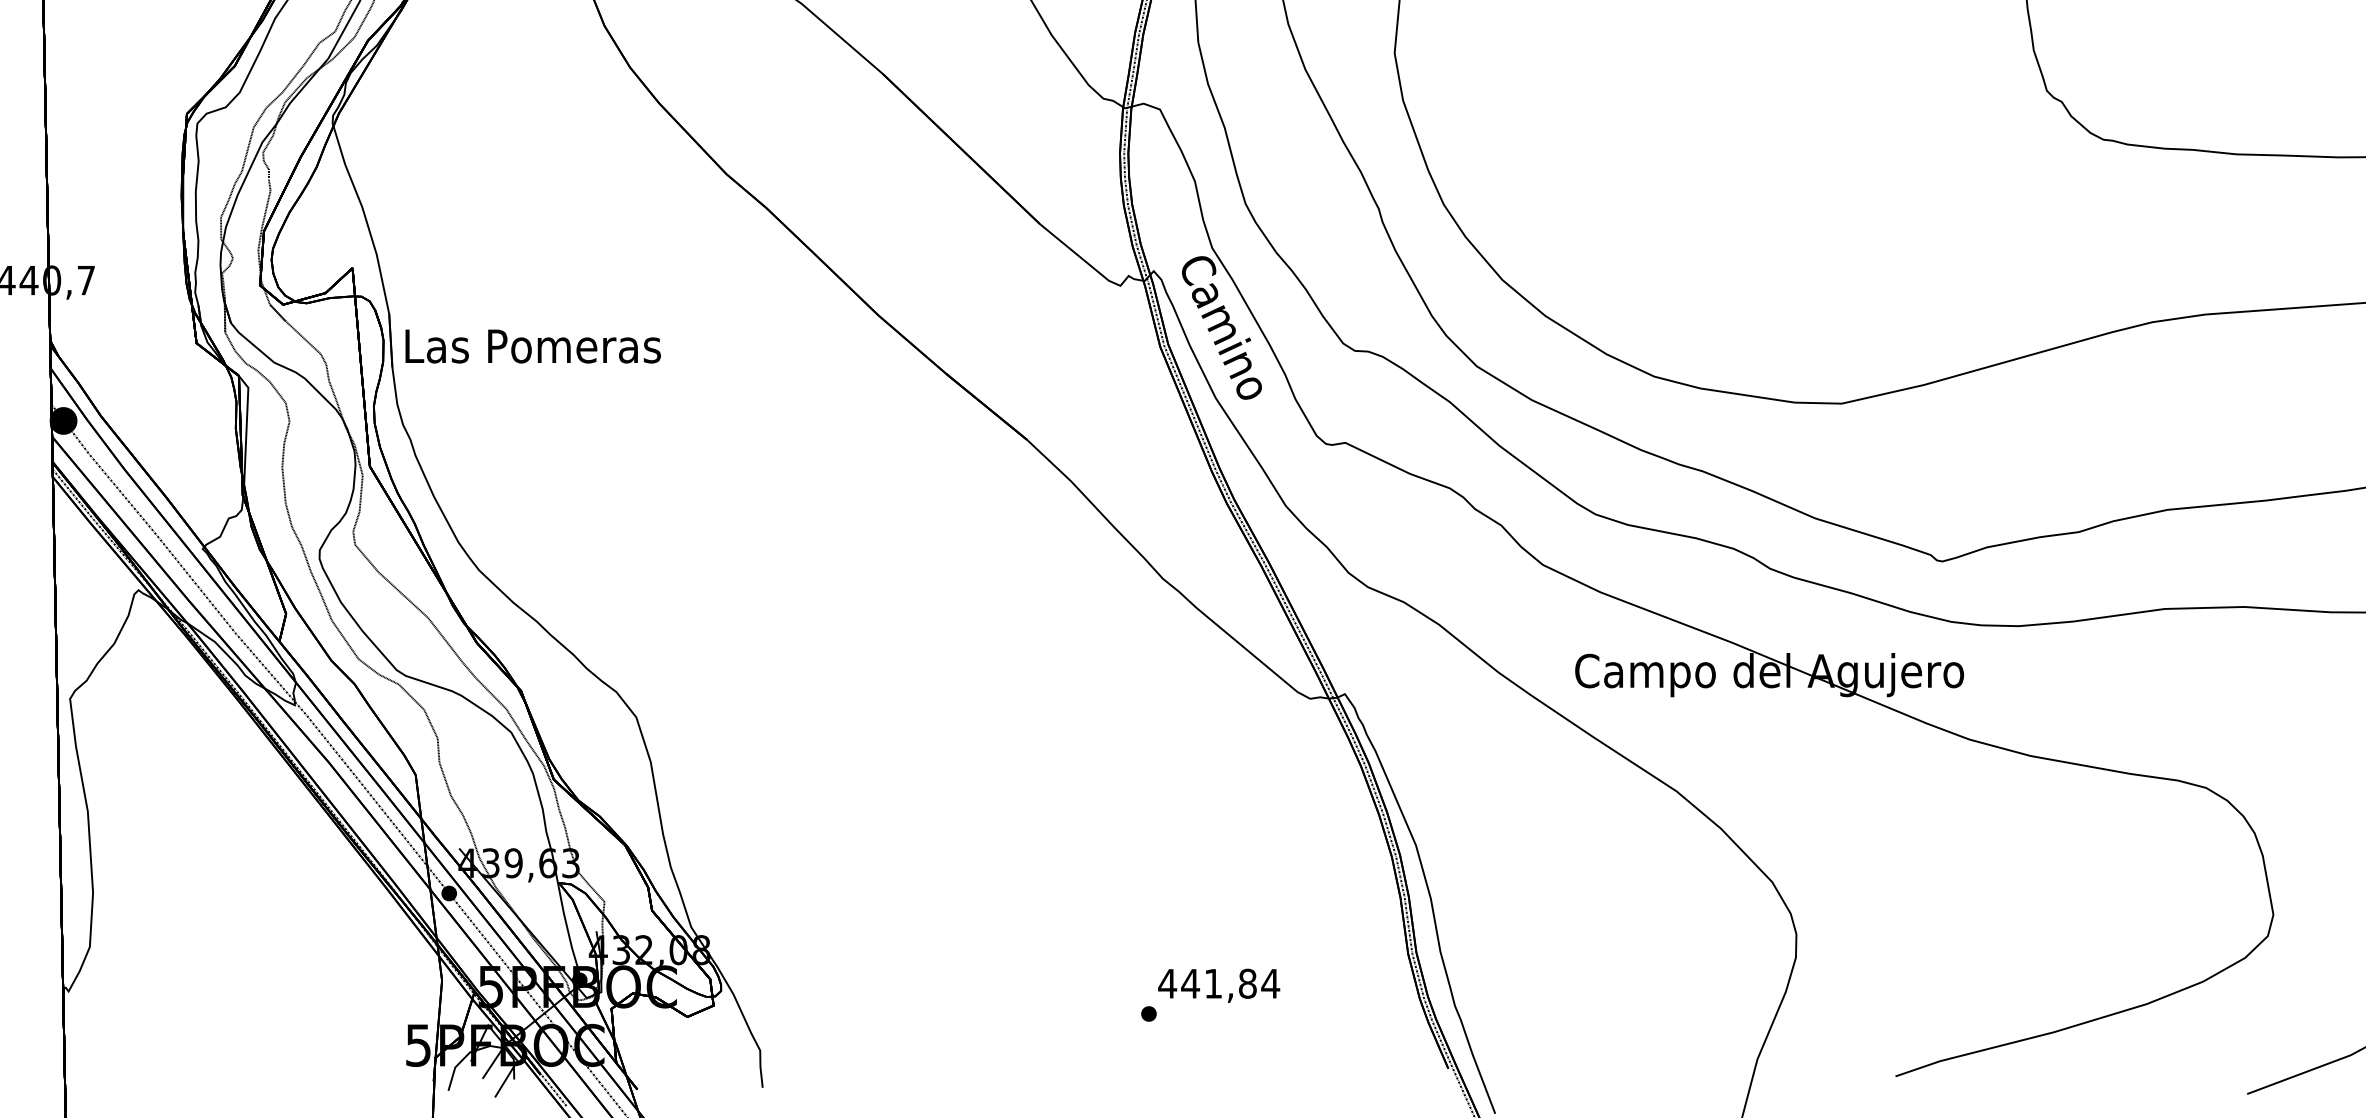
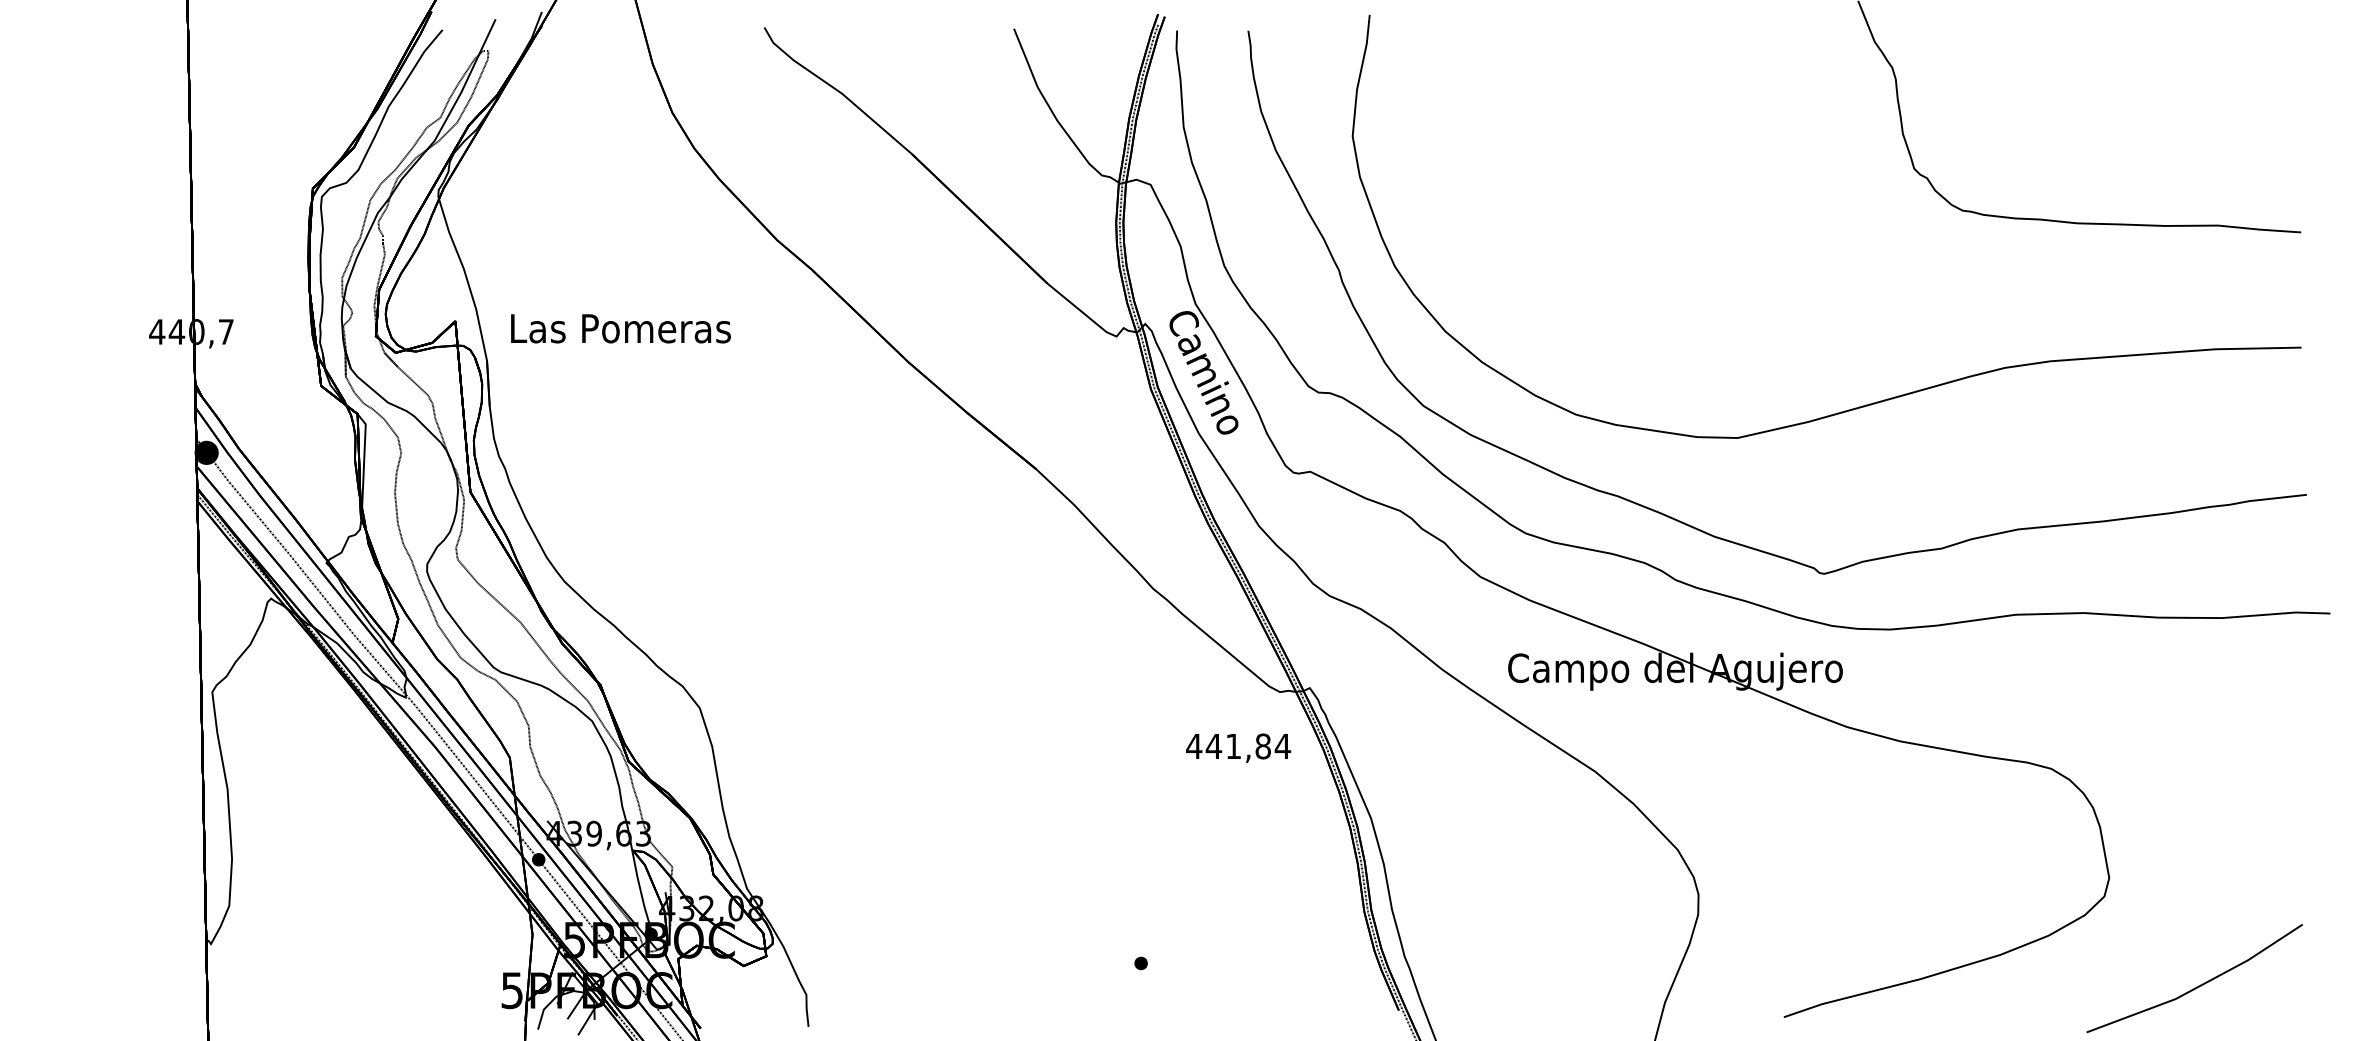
text: (532, 346) -> (620, 328), moved
text: (1219, 984) -> (1238, 747), moved

